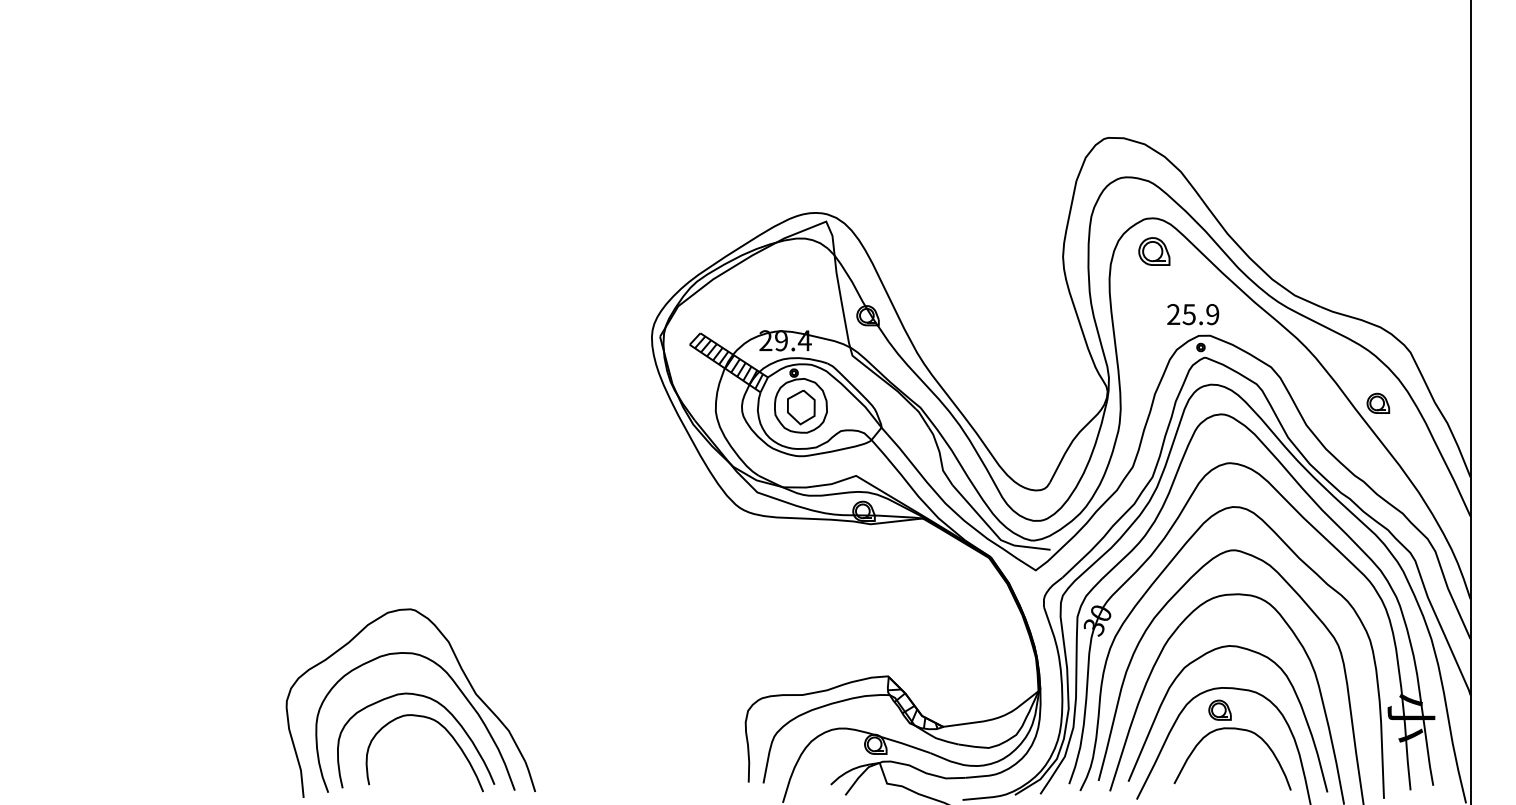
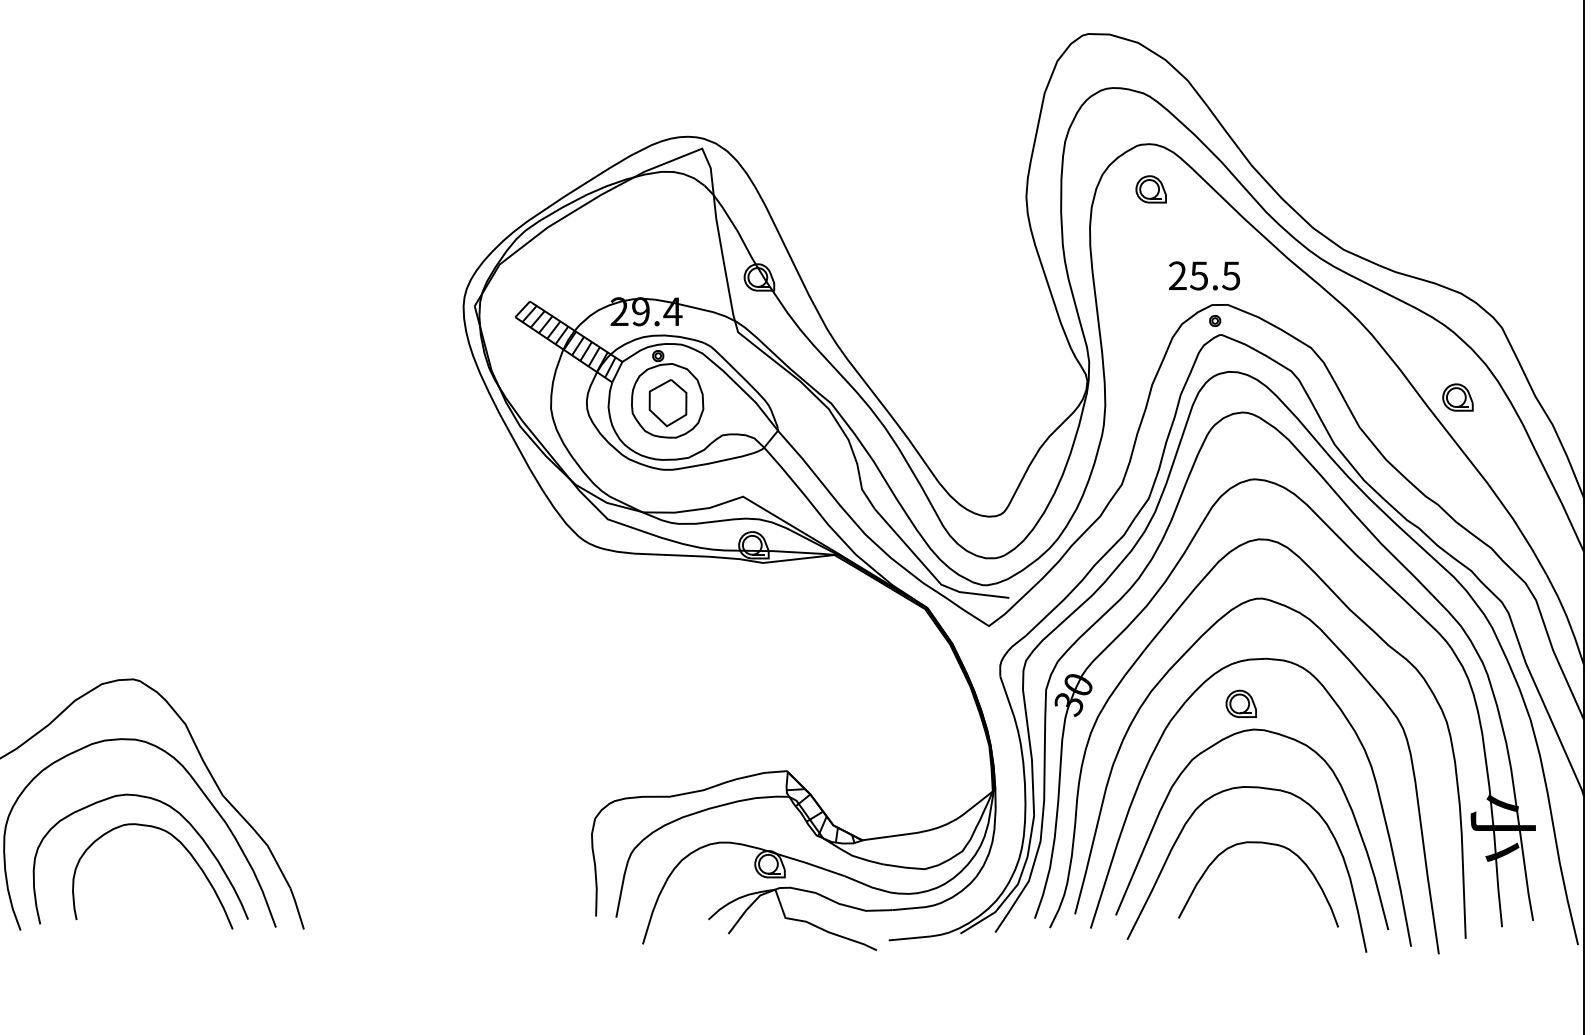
part: (1153, 250) -> (1150, 188), size x0.71
text: (1212, 314) -> (1230, 275), 25.9 -> 25.5
part: (1219, 709) -> (1240, 702), moved

